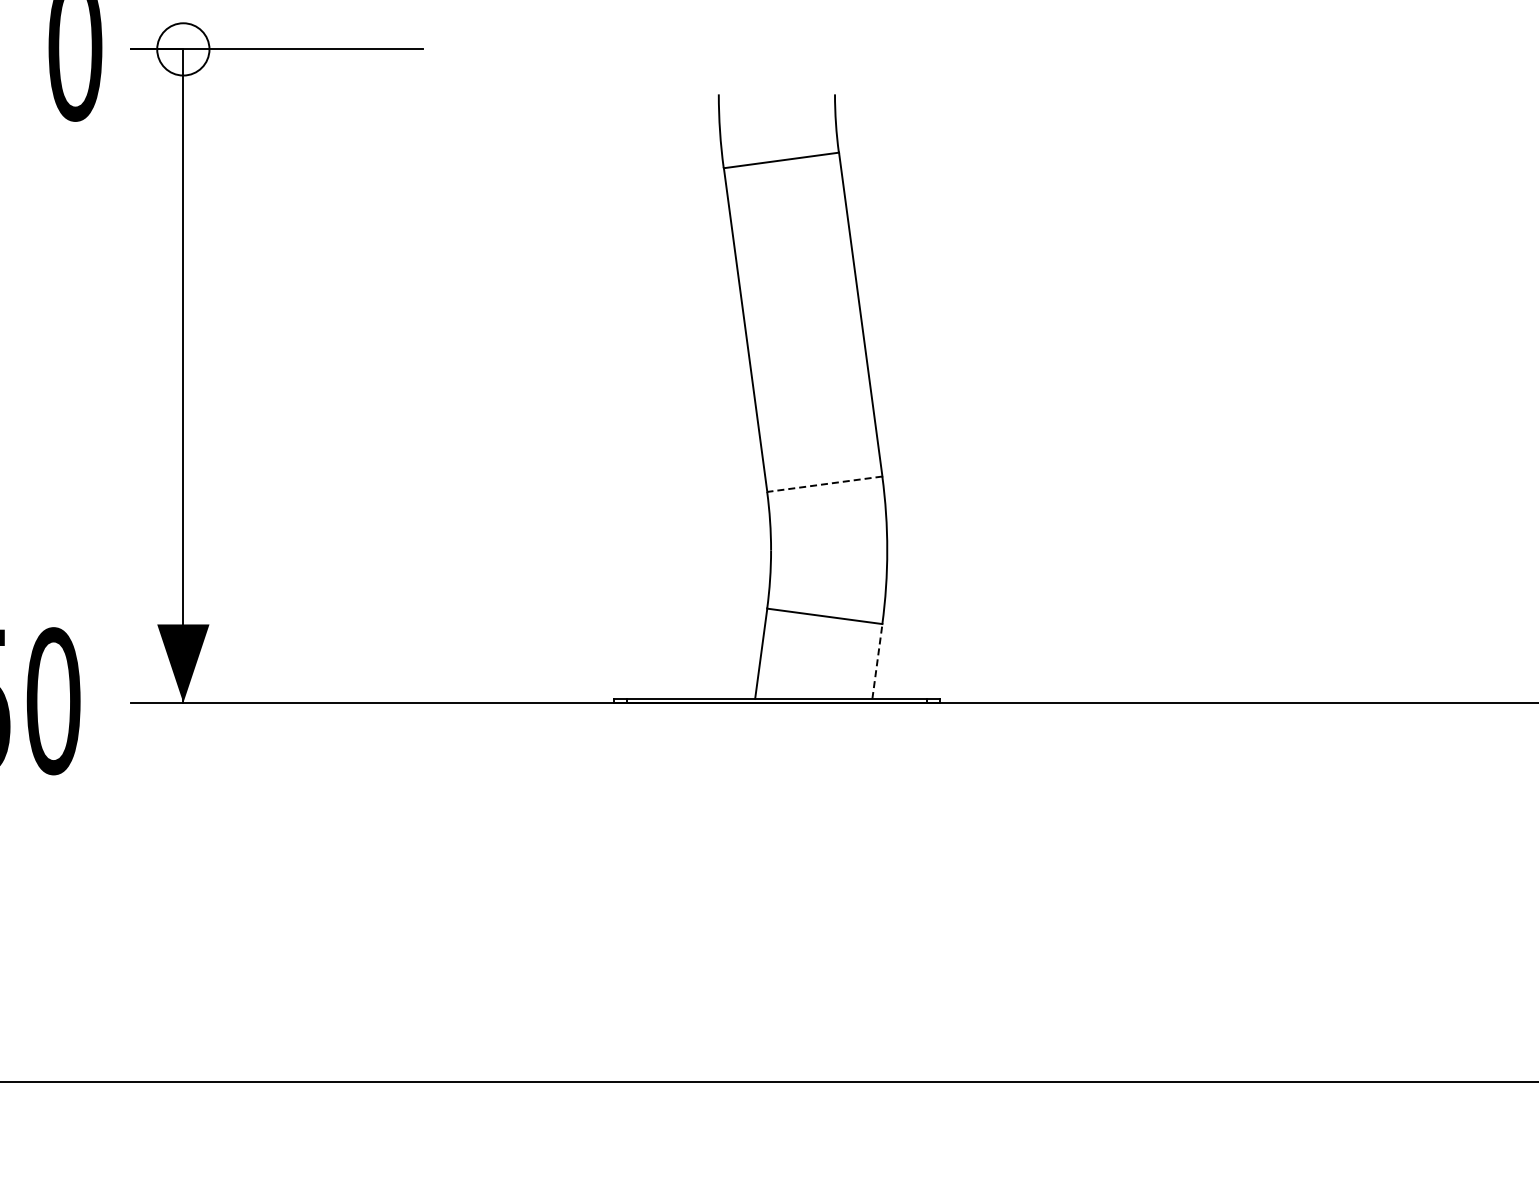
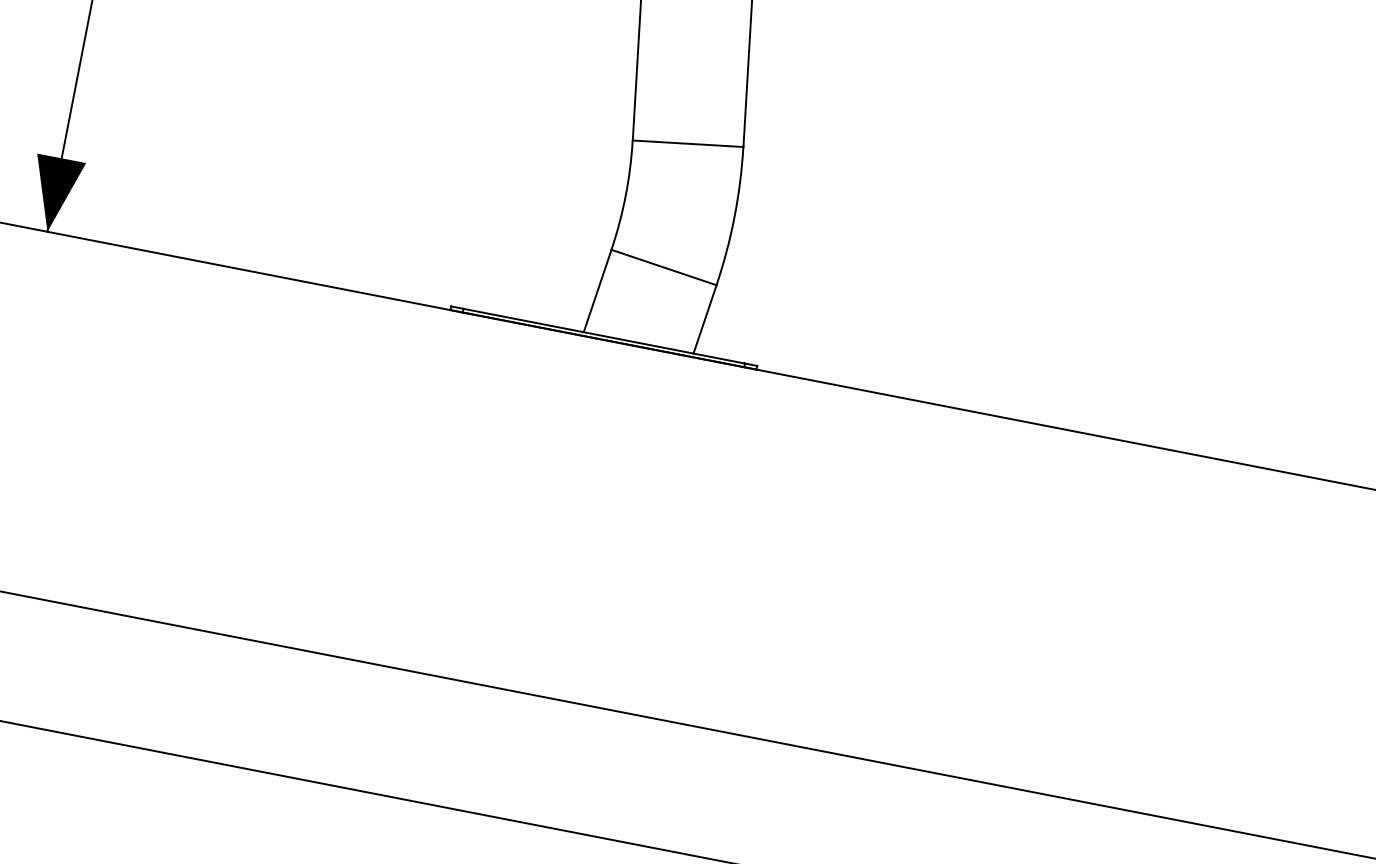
line: (824, 484) -> (687, 143), dashed -> solid
line: (877, 661) -> (705, 319), dashed -> solid

